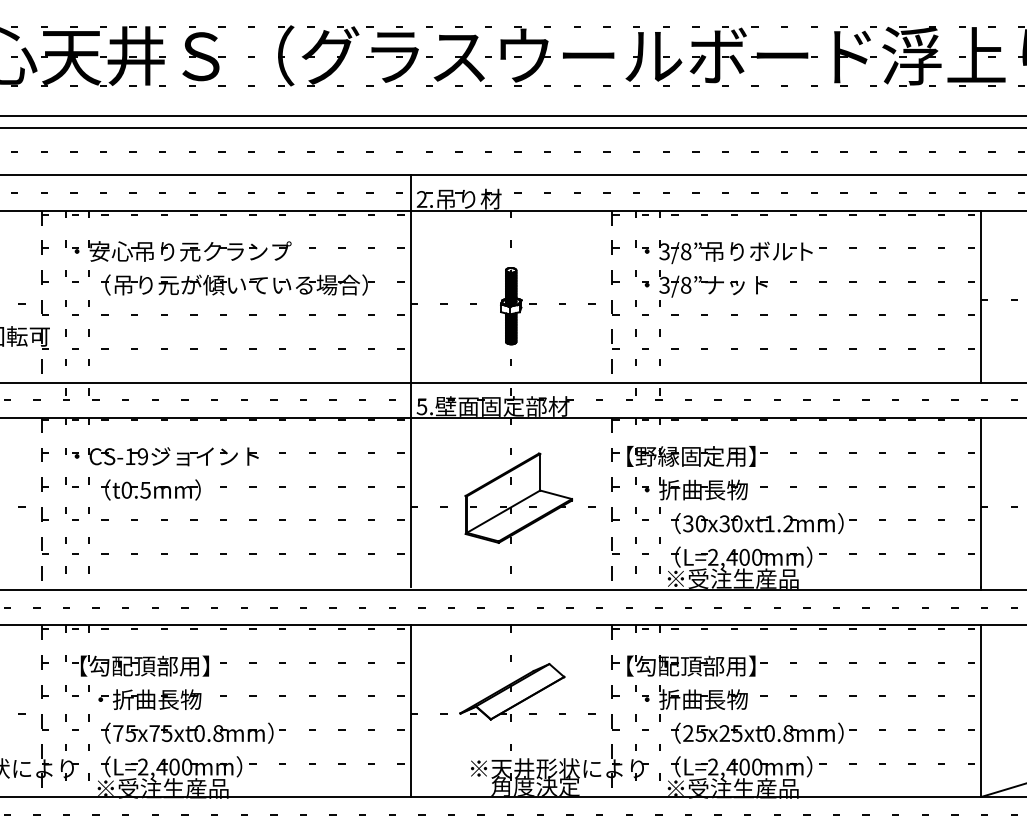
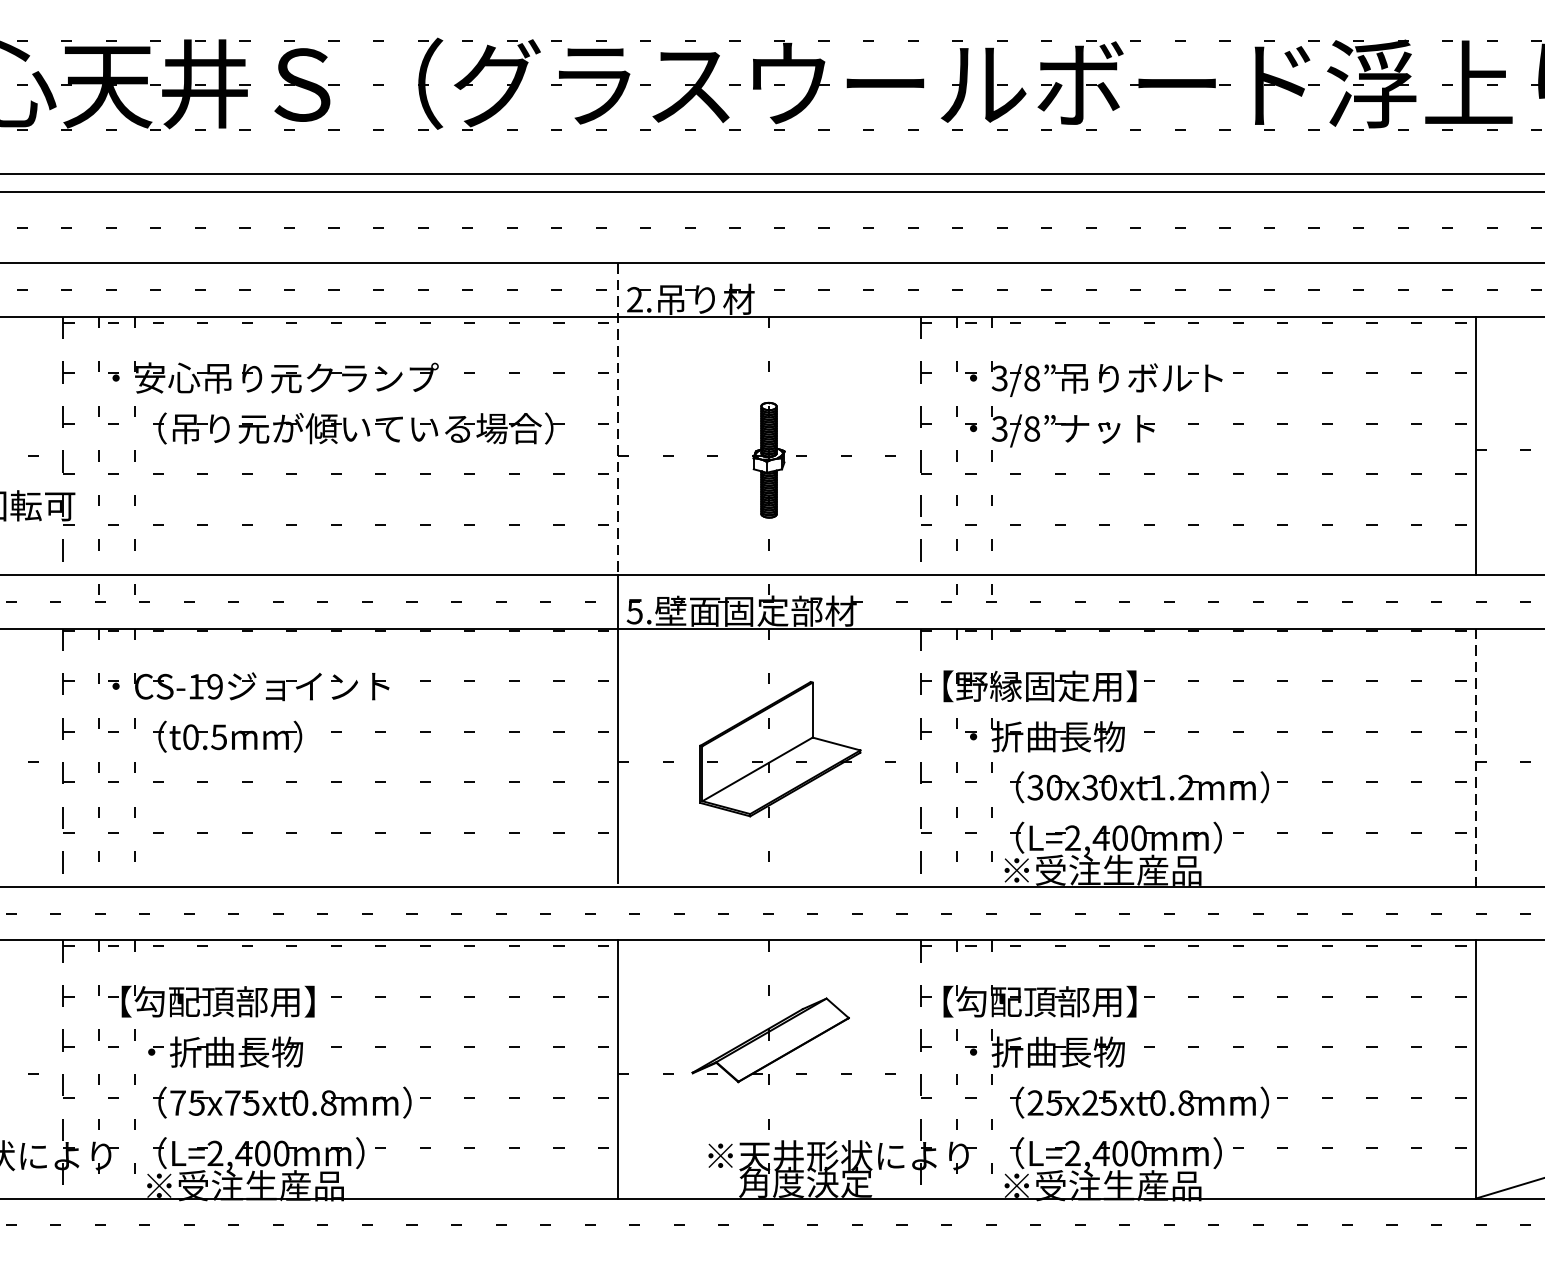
line: (410, 278) -> (617, 418), solid -> dashed
line: (980, 502) -> (1474, 755), solid -> dashed

